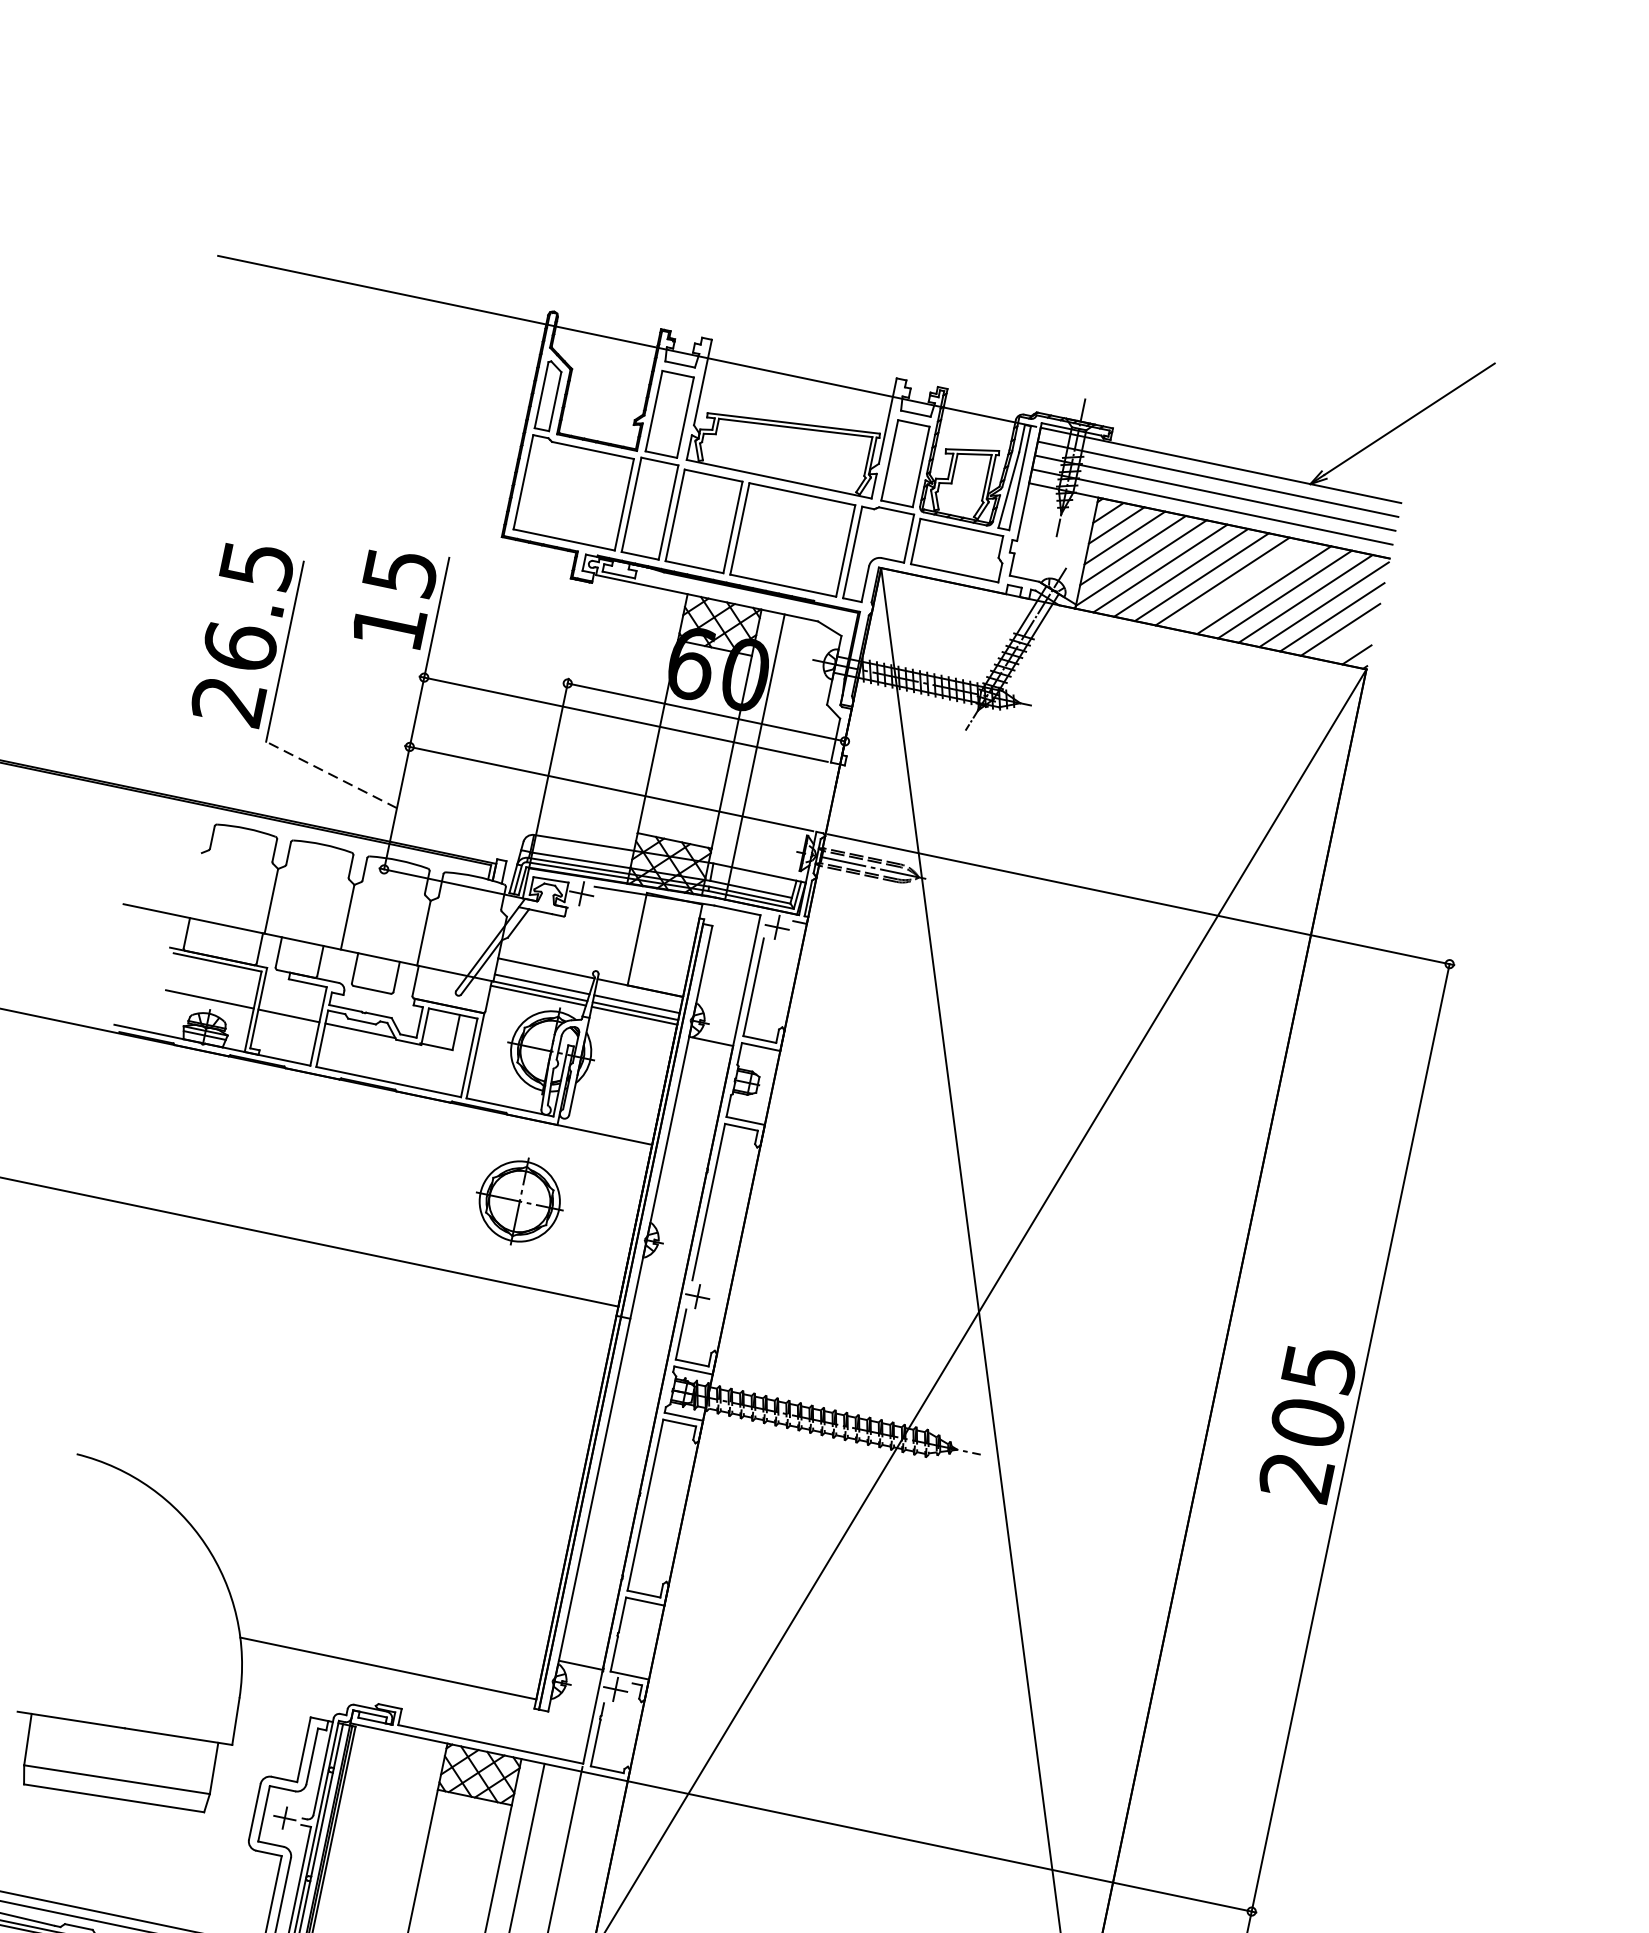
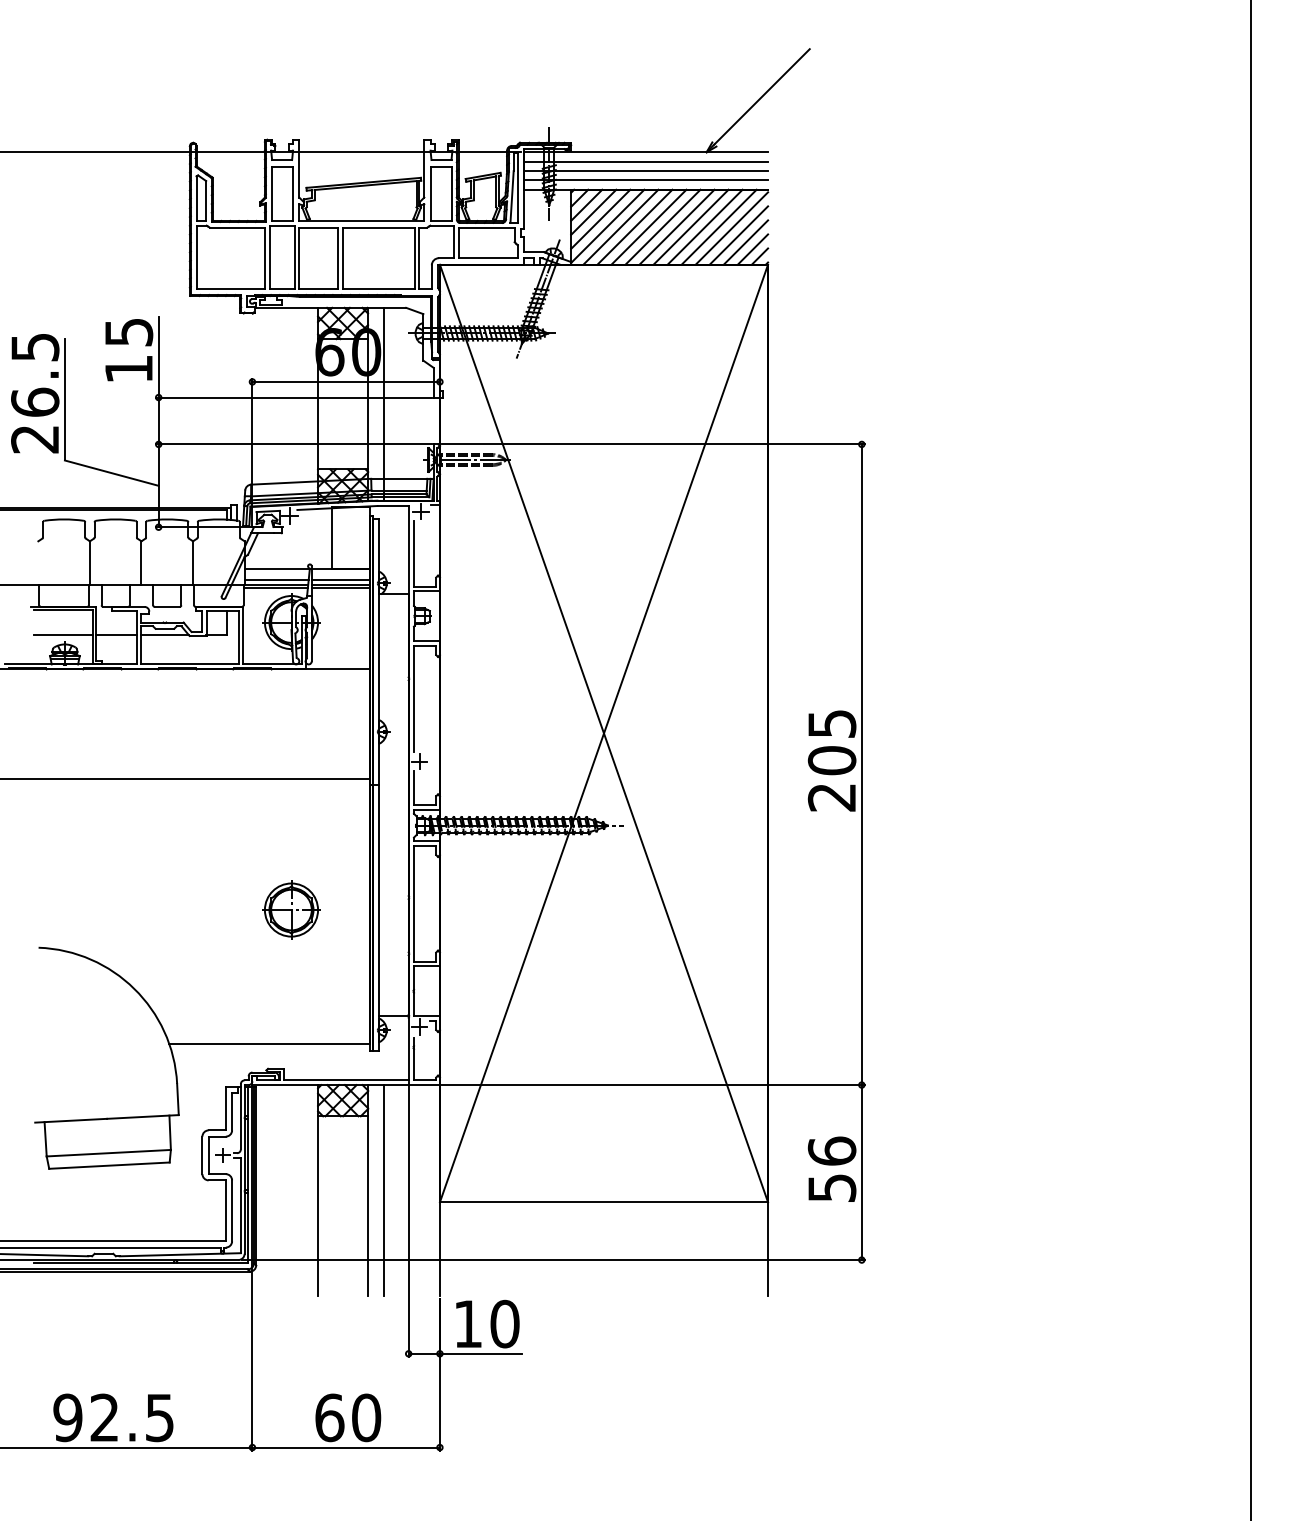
line: (1242, 584) -> (676, 226), added
line: (1348, 642) -> (752, 249), added
line: (331, 775) -> (111, 473), dashed -> solid
part: (519, 1200) -> (291, 909), moved

